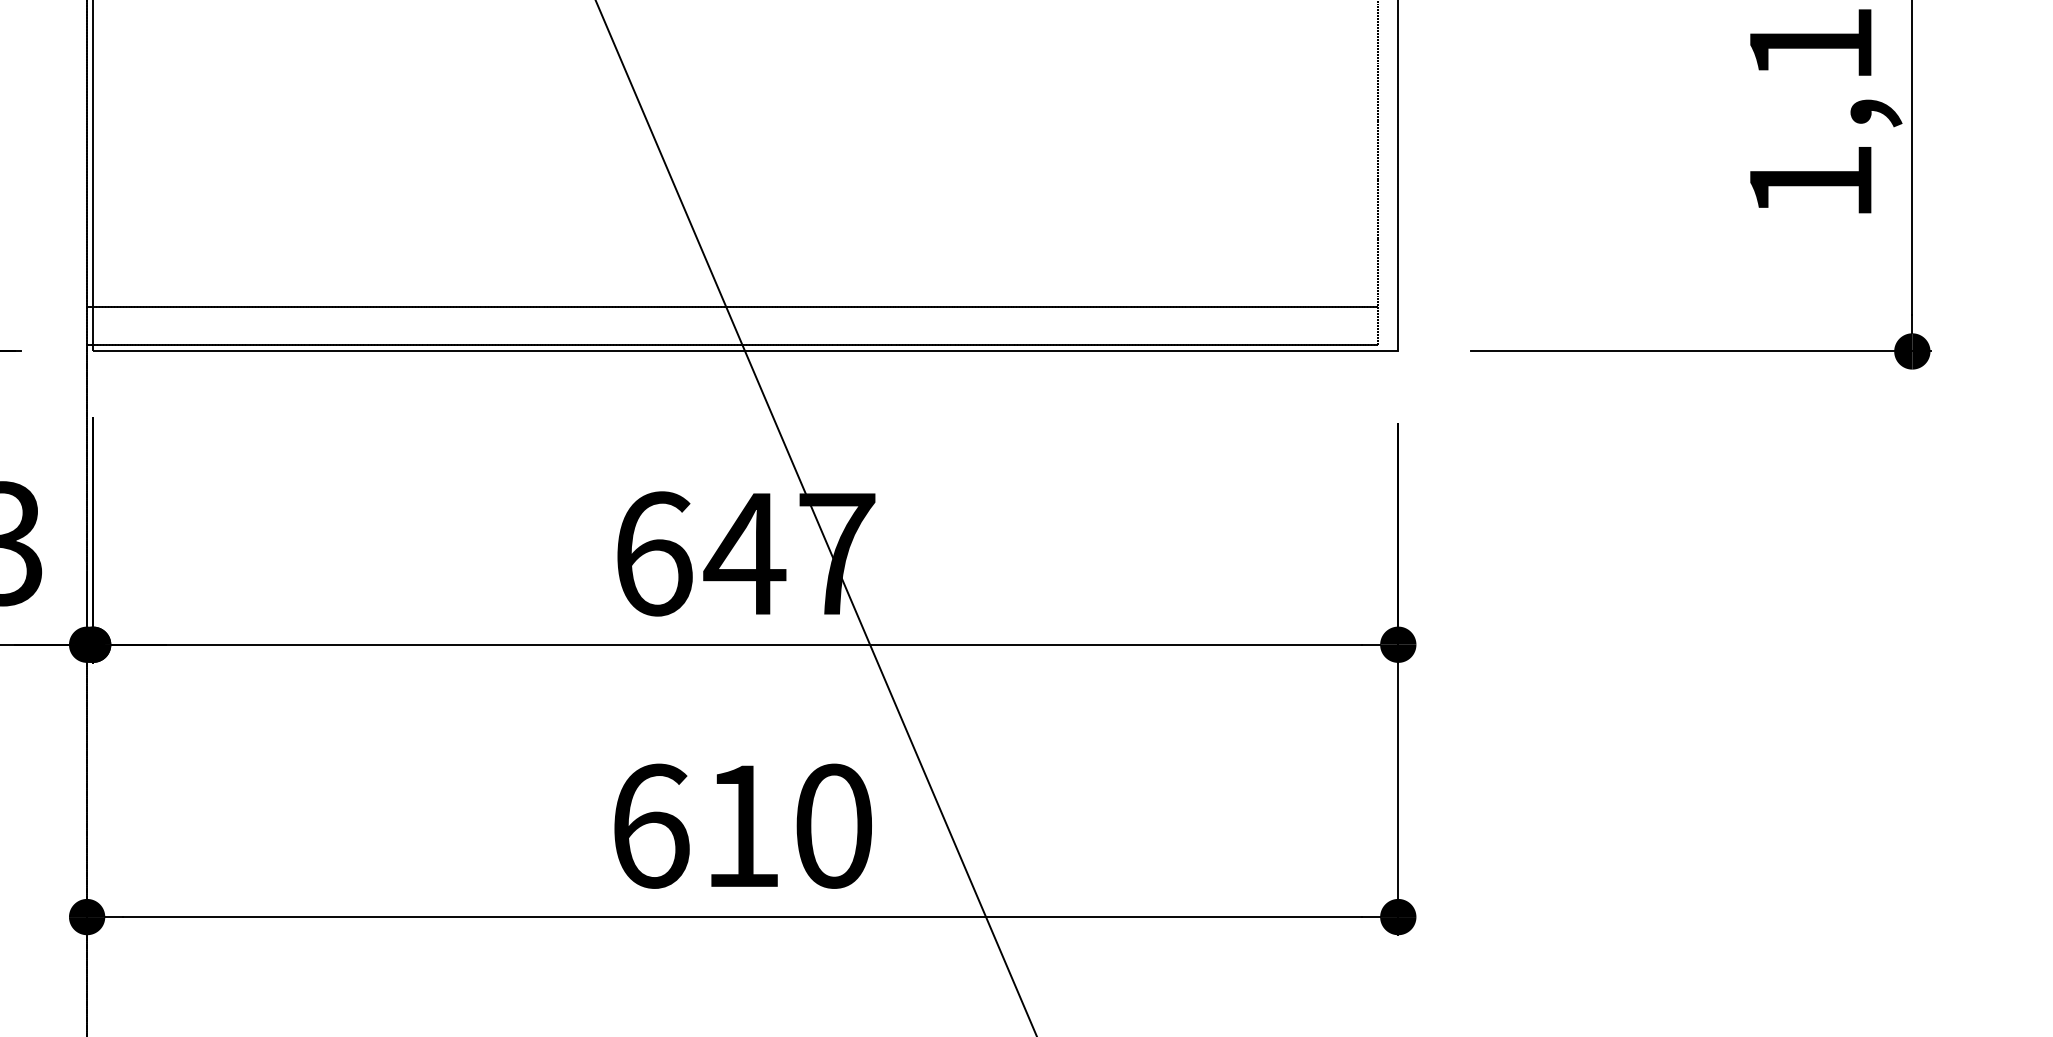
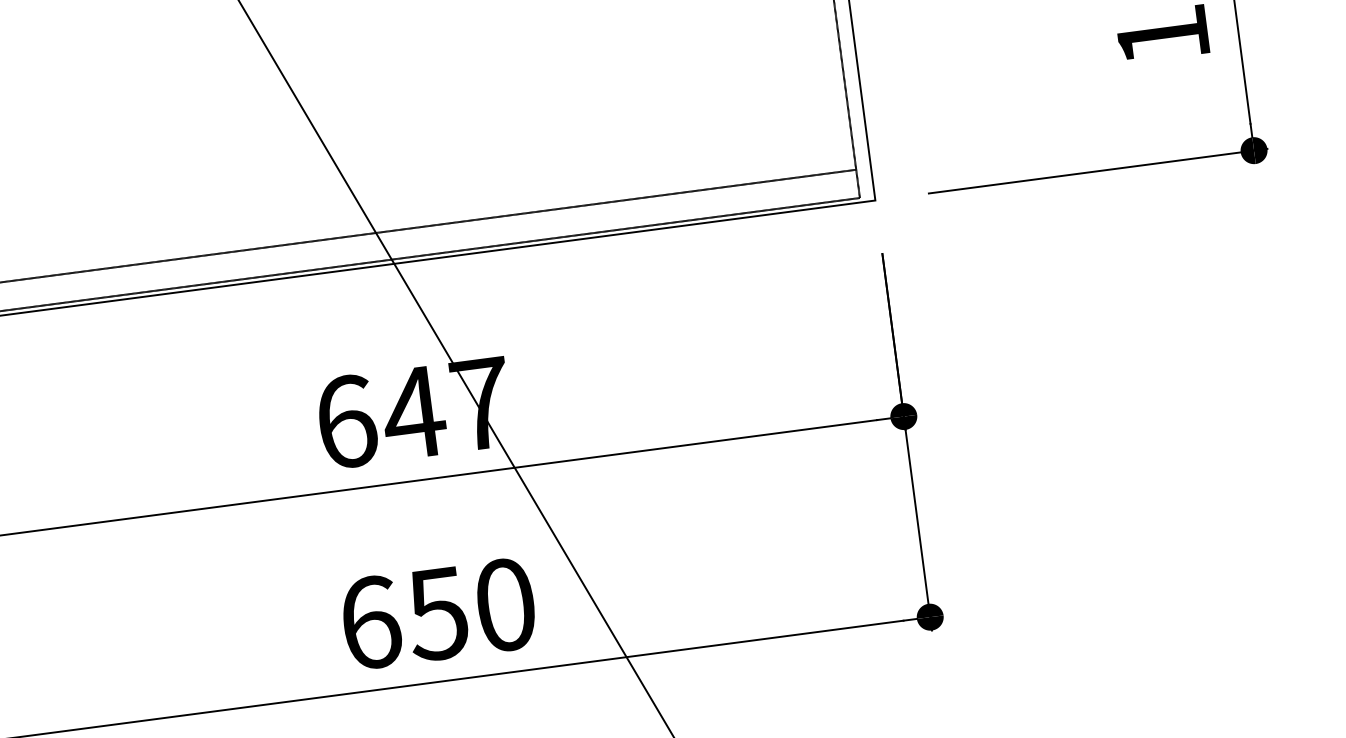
text: (740, 826) -> (436, 614), 610 -> 650

